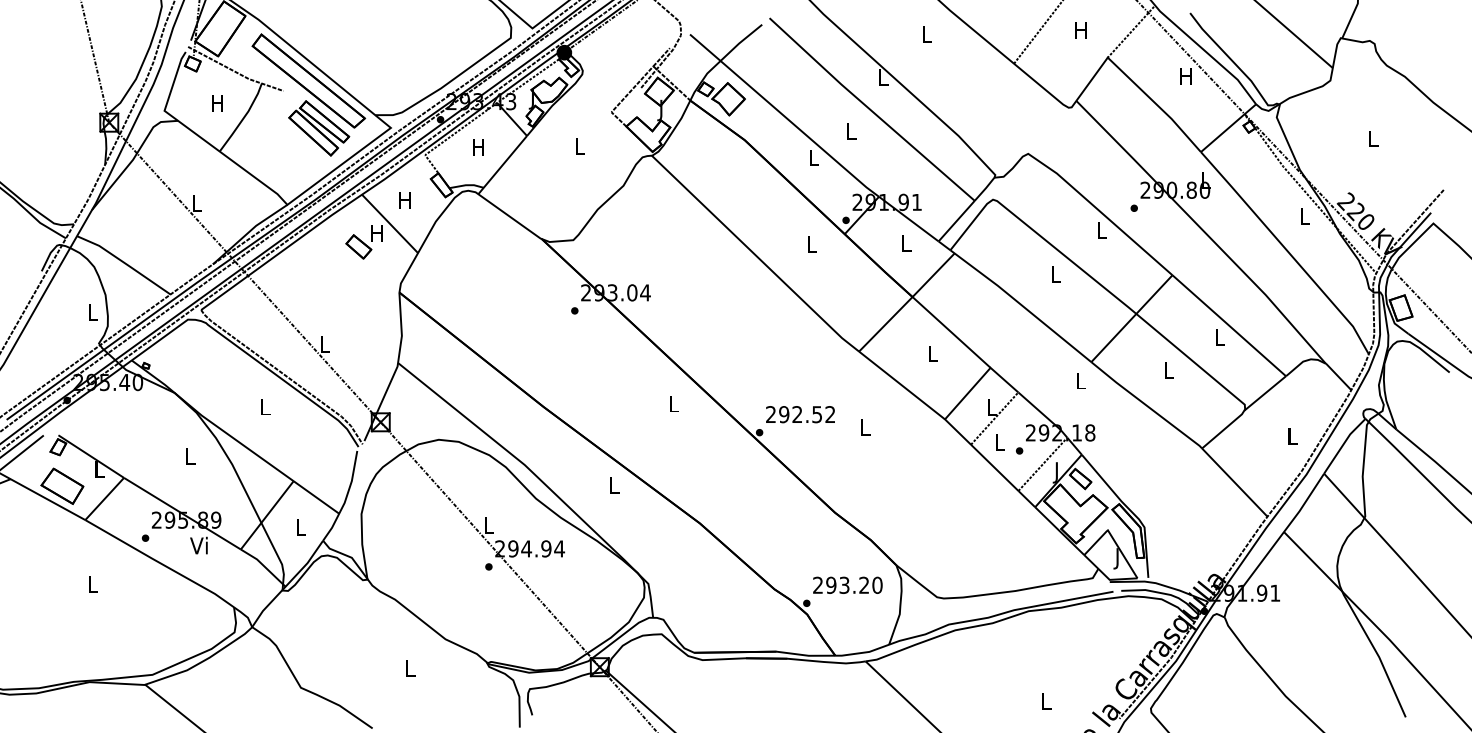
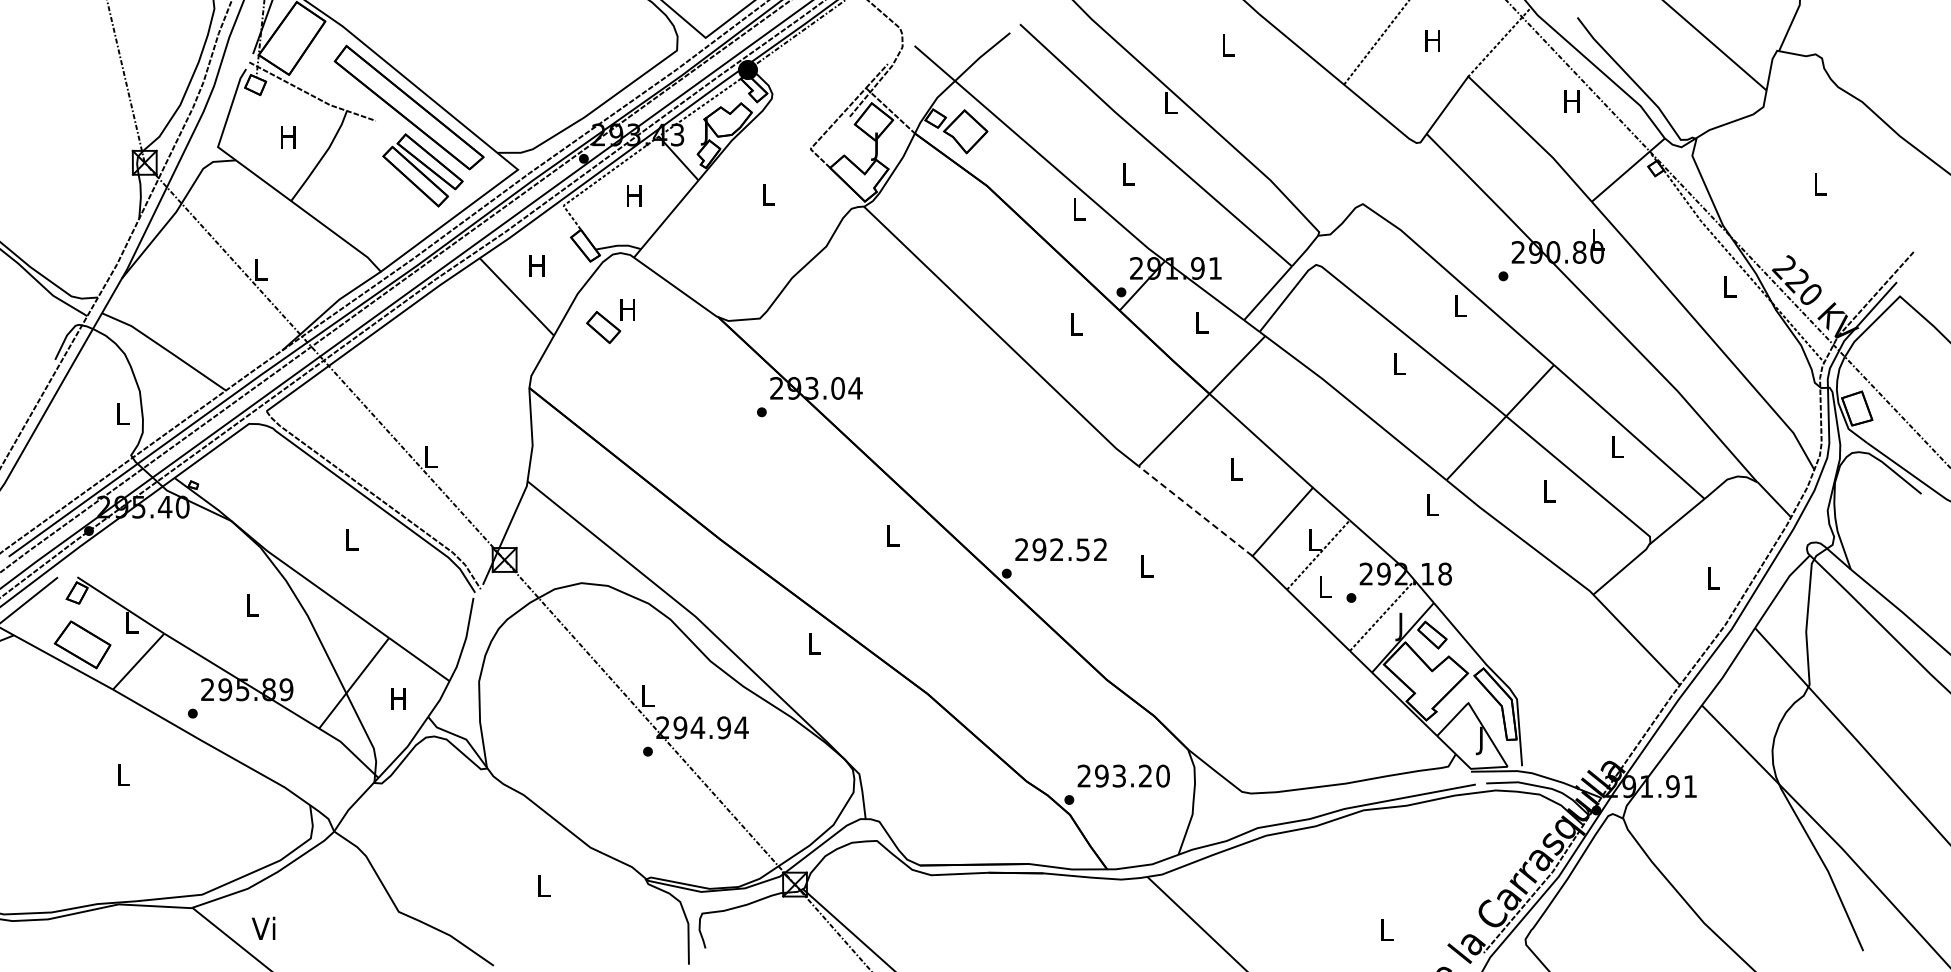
part: (364, 242) -> (610, 321), moved
line: (901, 385) -> (1195, 511), solid -> dashed
text: (300, 526) -> (398, 698), L -> H
text: (198, 544) -> (263, 927), moved

